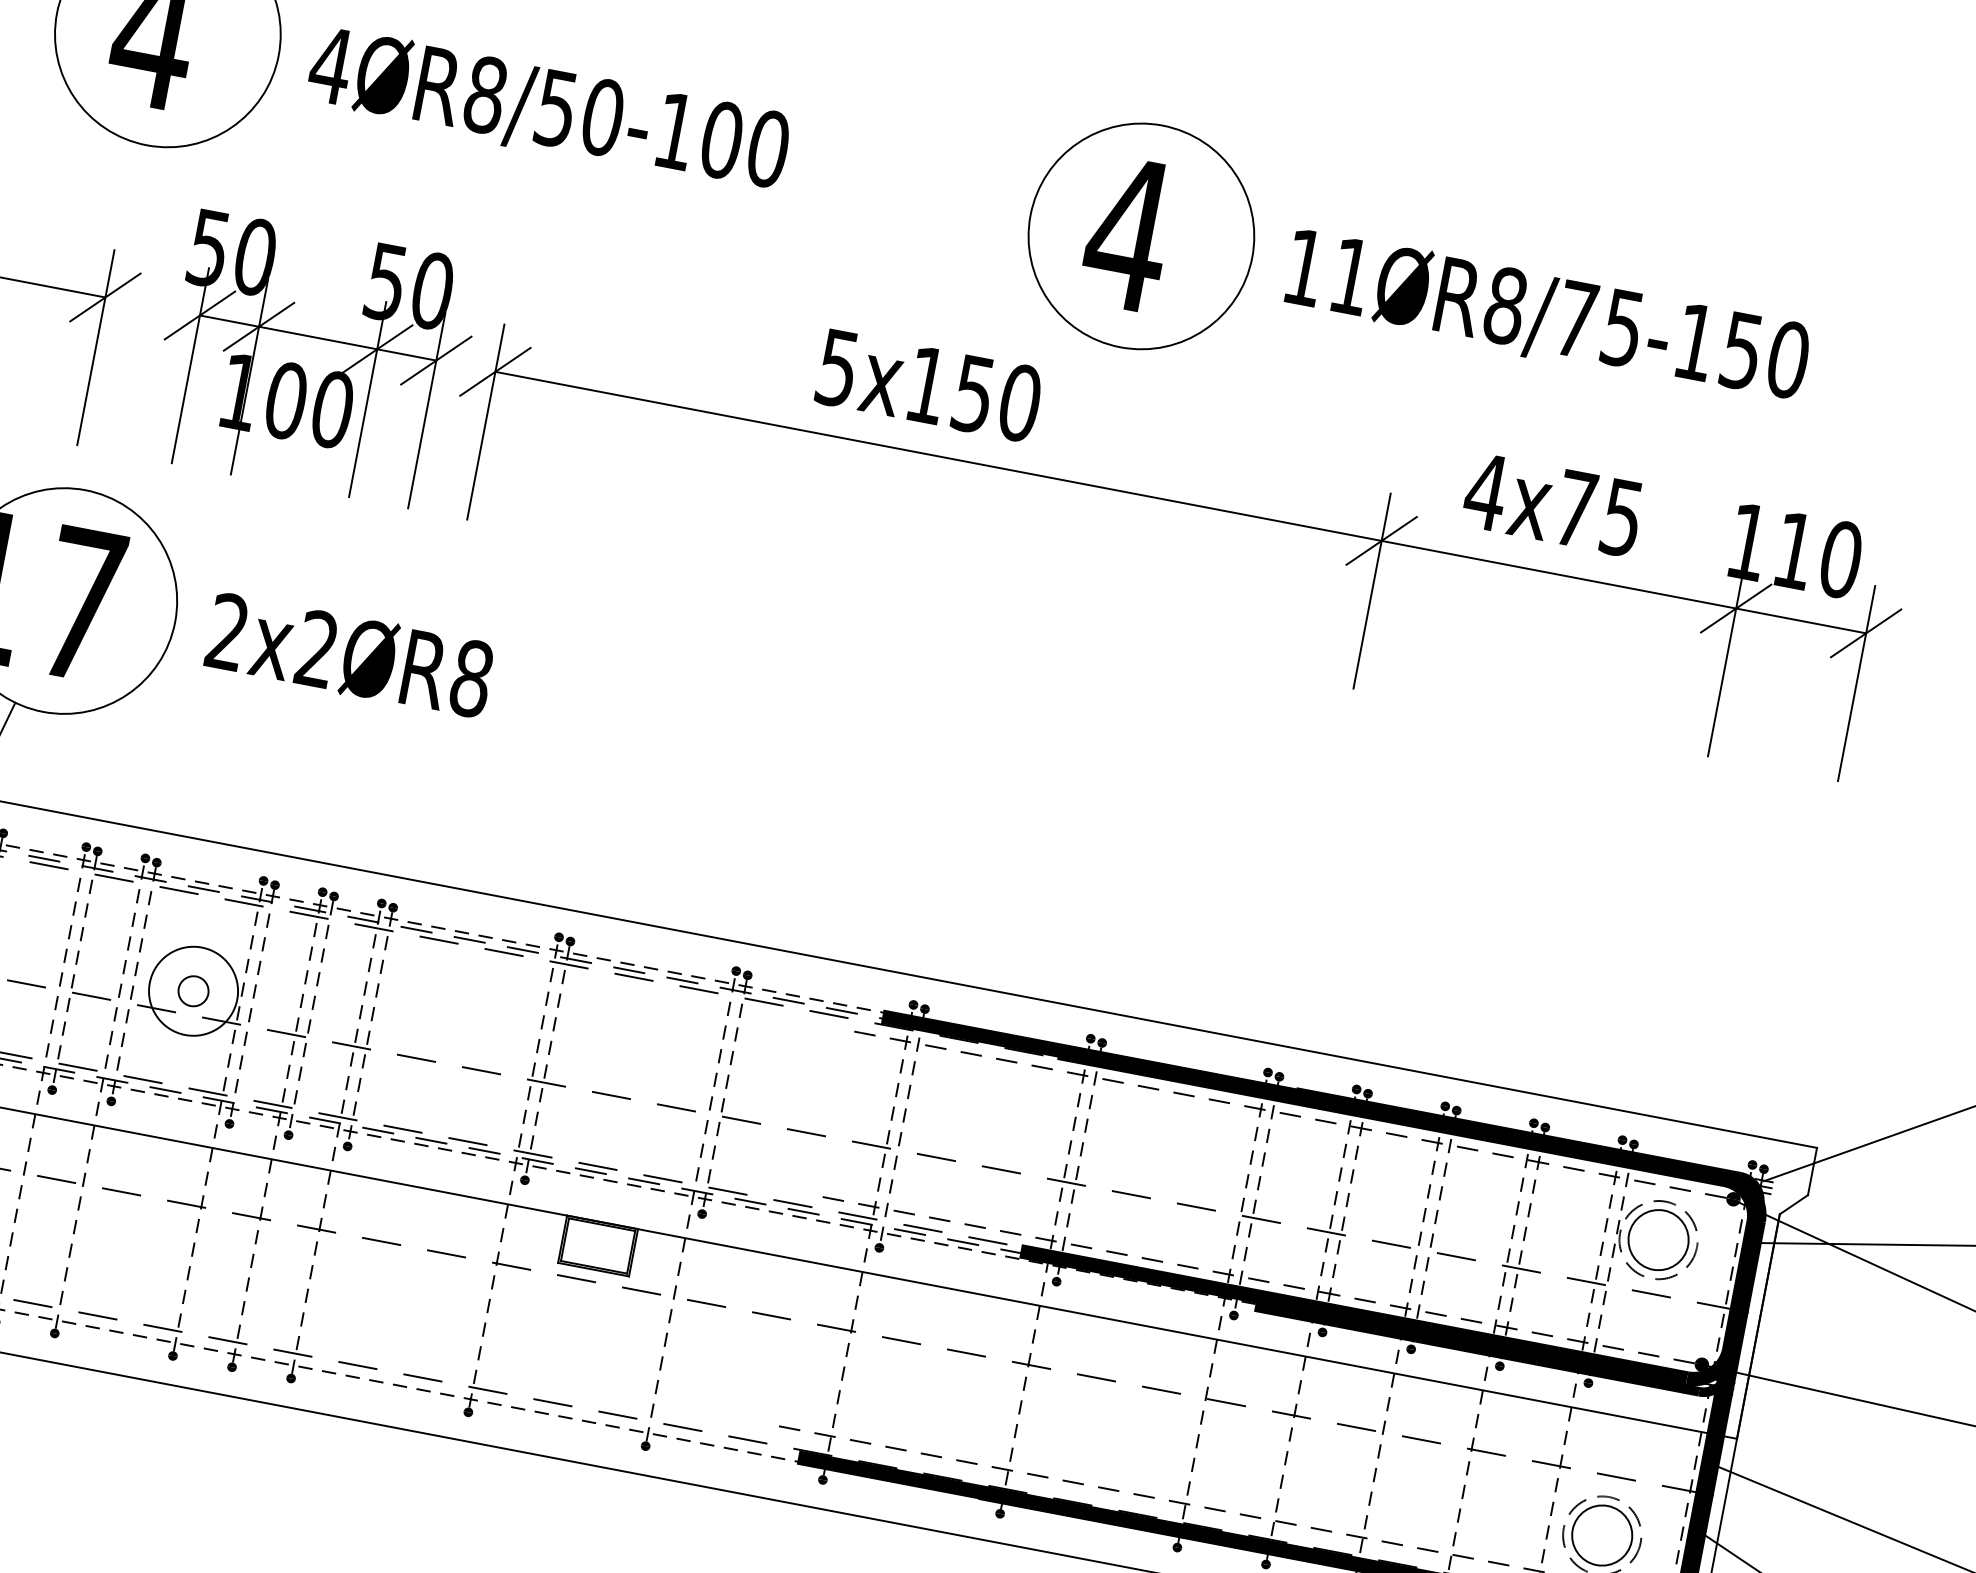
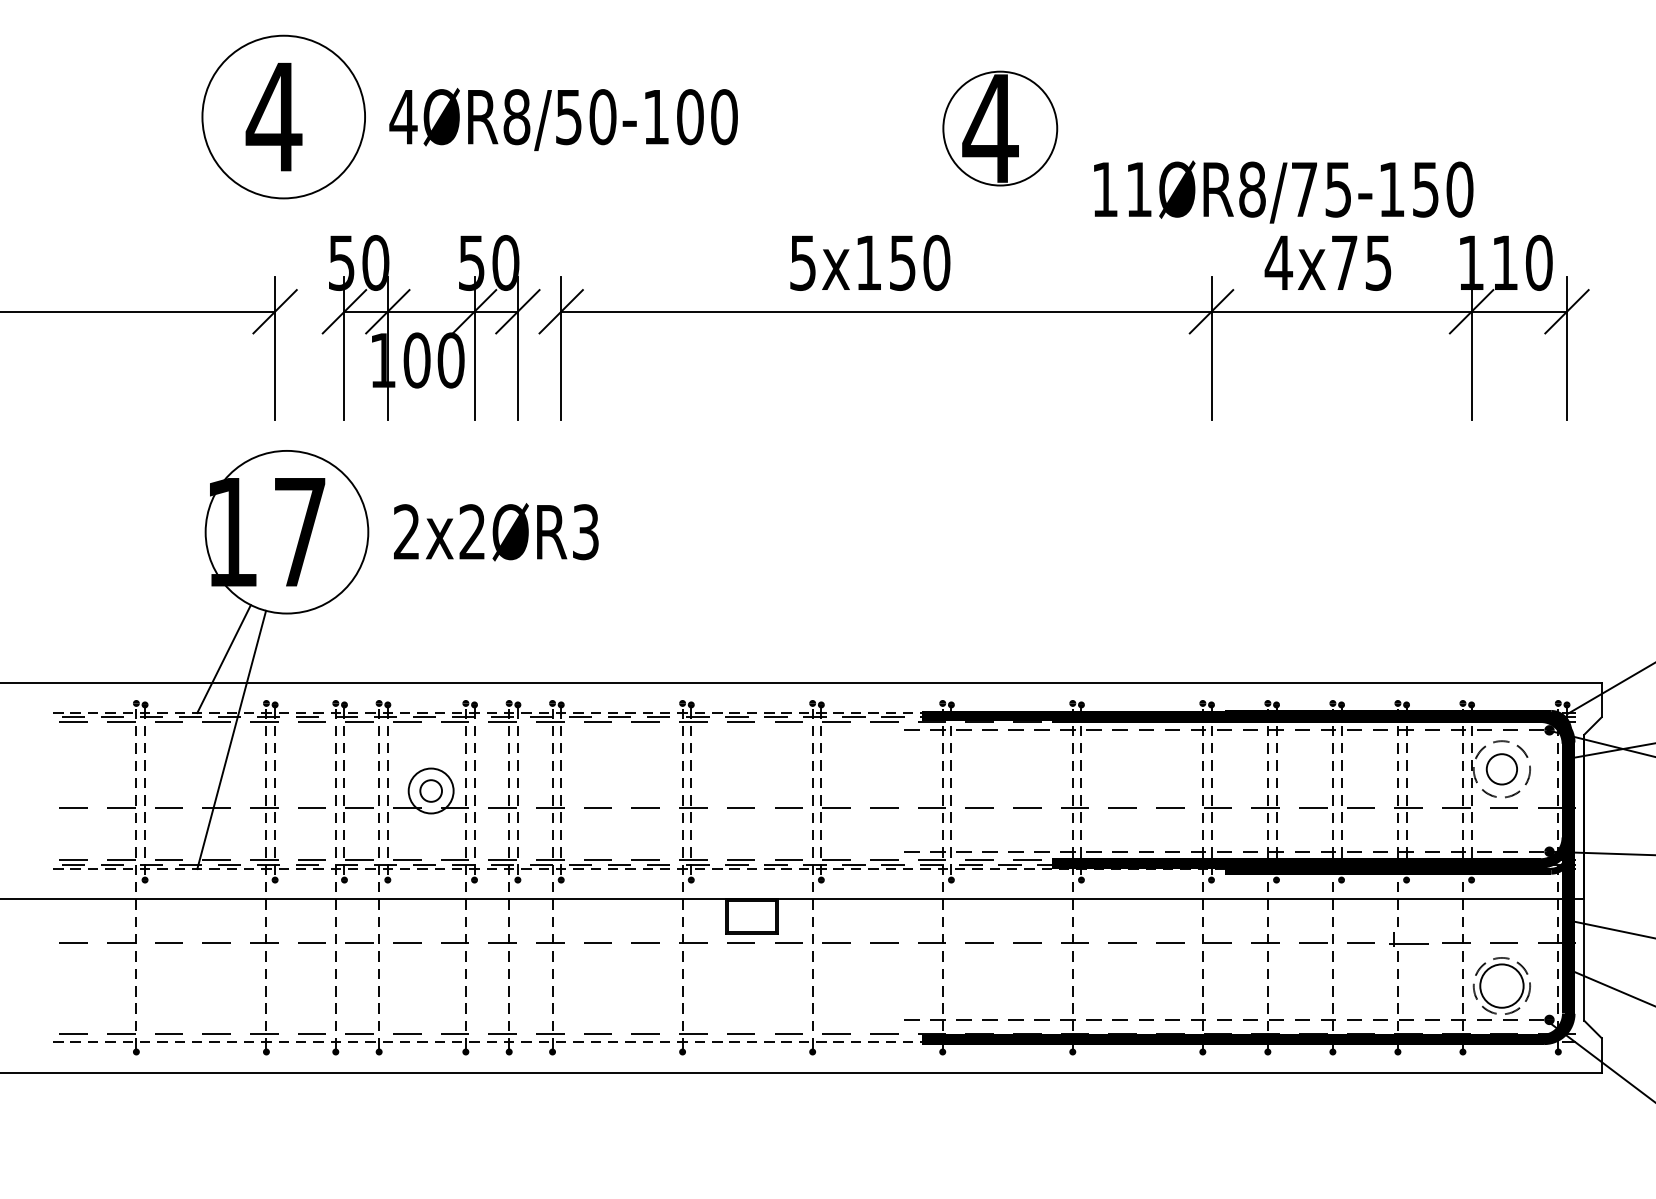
circle: (1140, 236) -> (999, 128), size x0.7
text: (1547, 316) -> (1283, 191), moved
text: (471, 679) -> (585, 532), 2x2ØR8 -> 2x2ØR3
circle: (194, 990) -> (431, 790), size x0.7
circle: (1657, 1240) -> (1501, 769), size x0.7
part: (1487, 1446) -> (1408, 938), size x1.4

